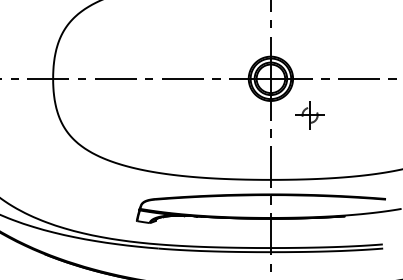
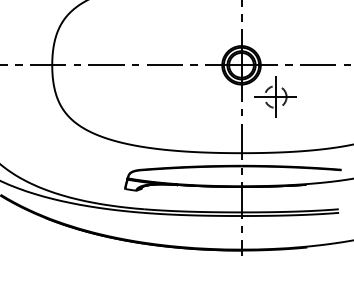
part: (309, 114) -> (275, 96), size x1.67

